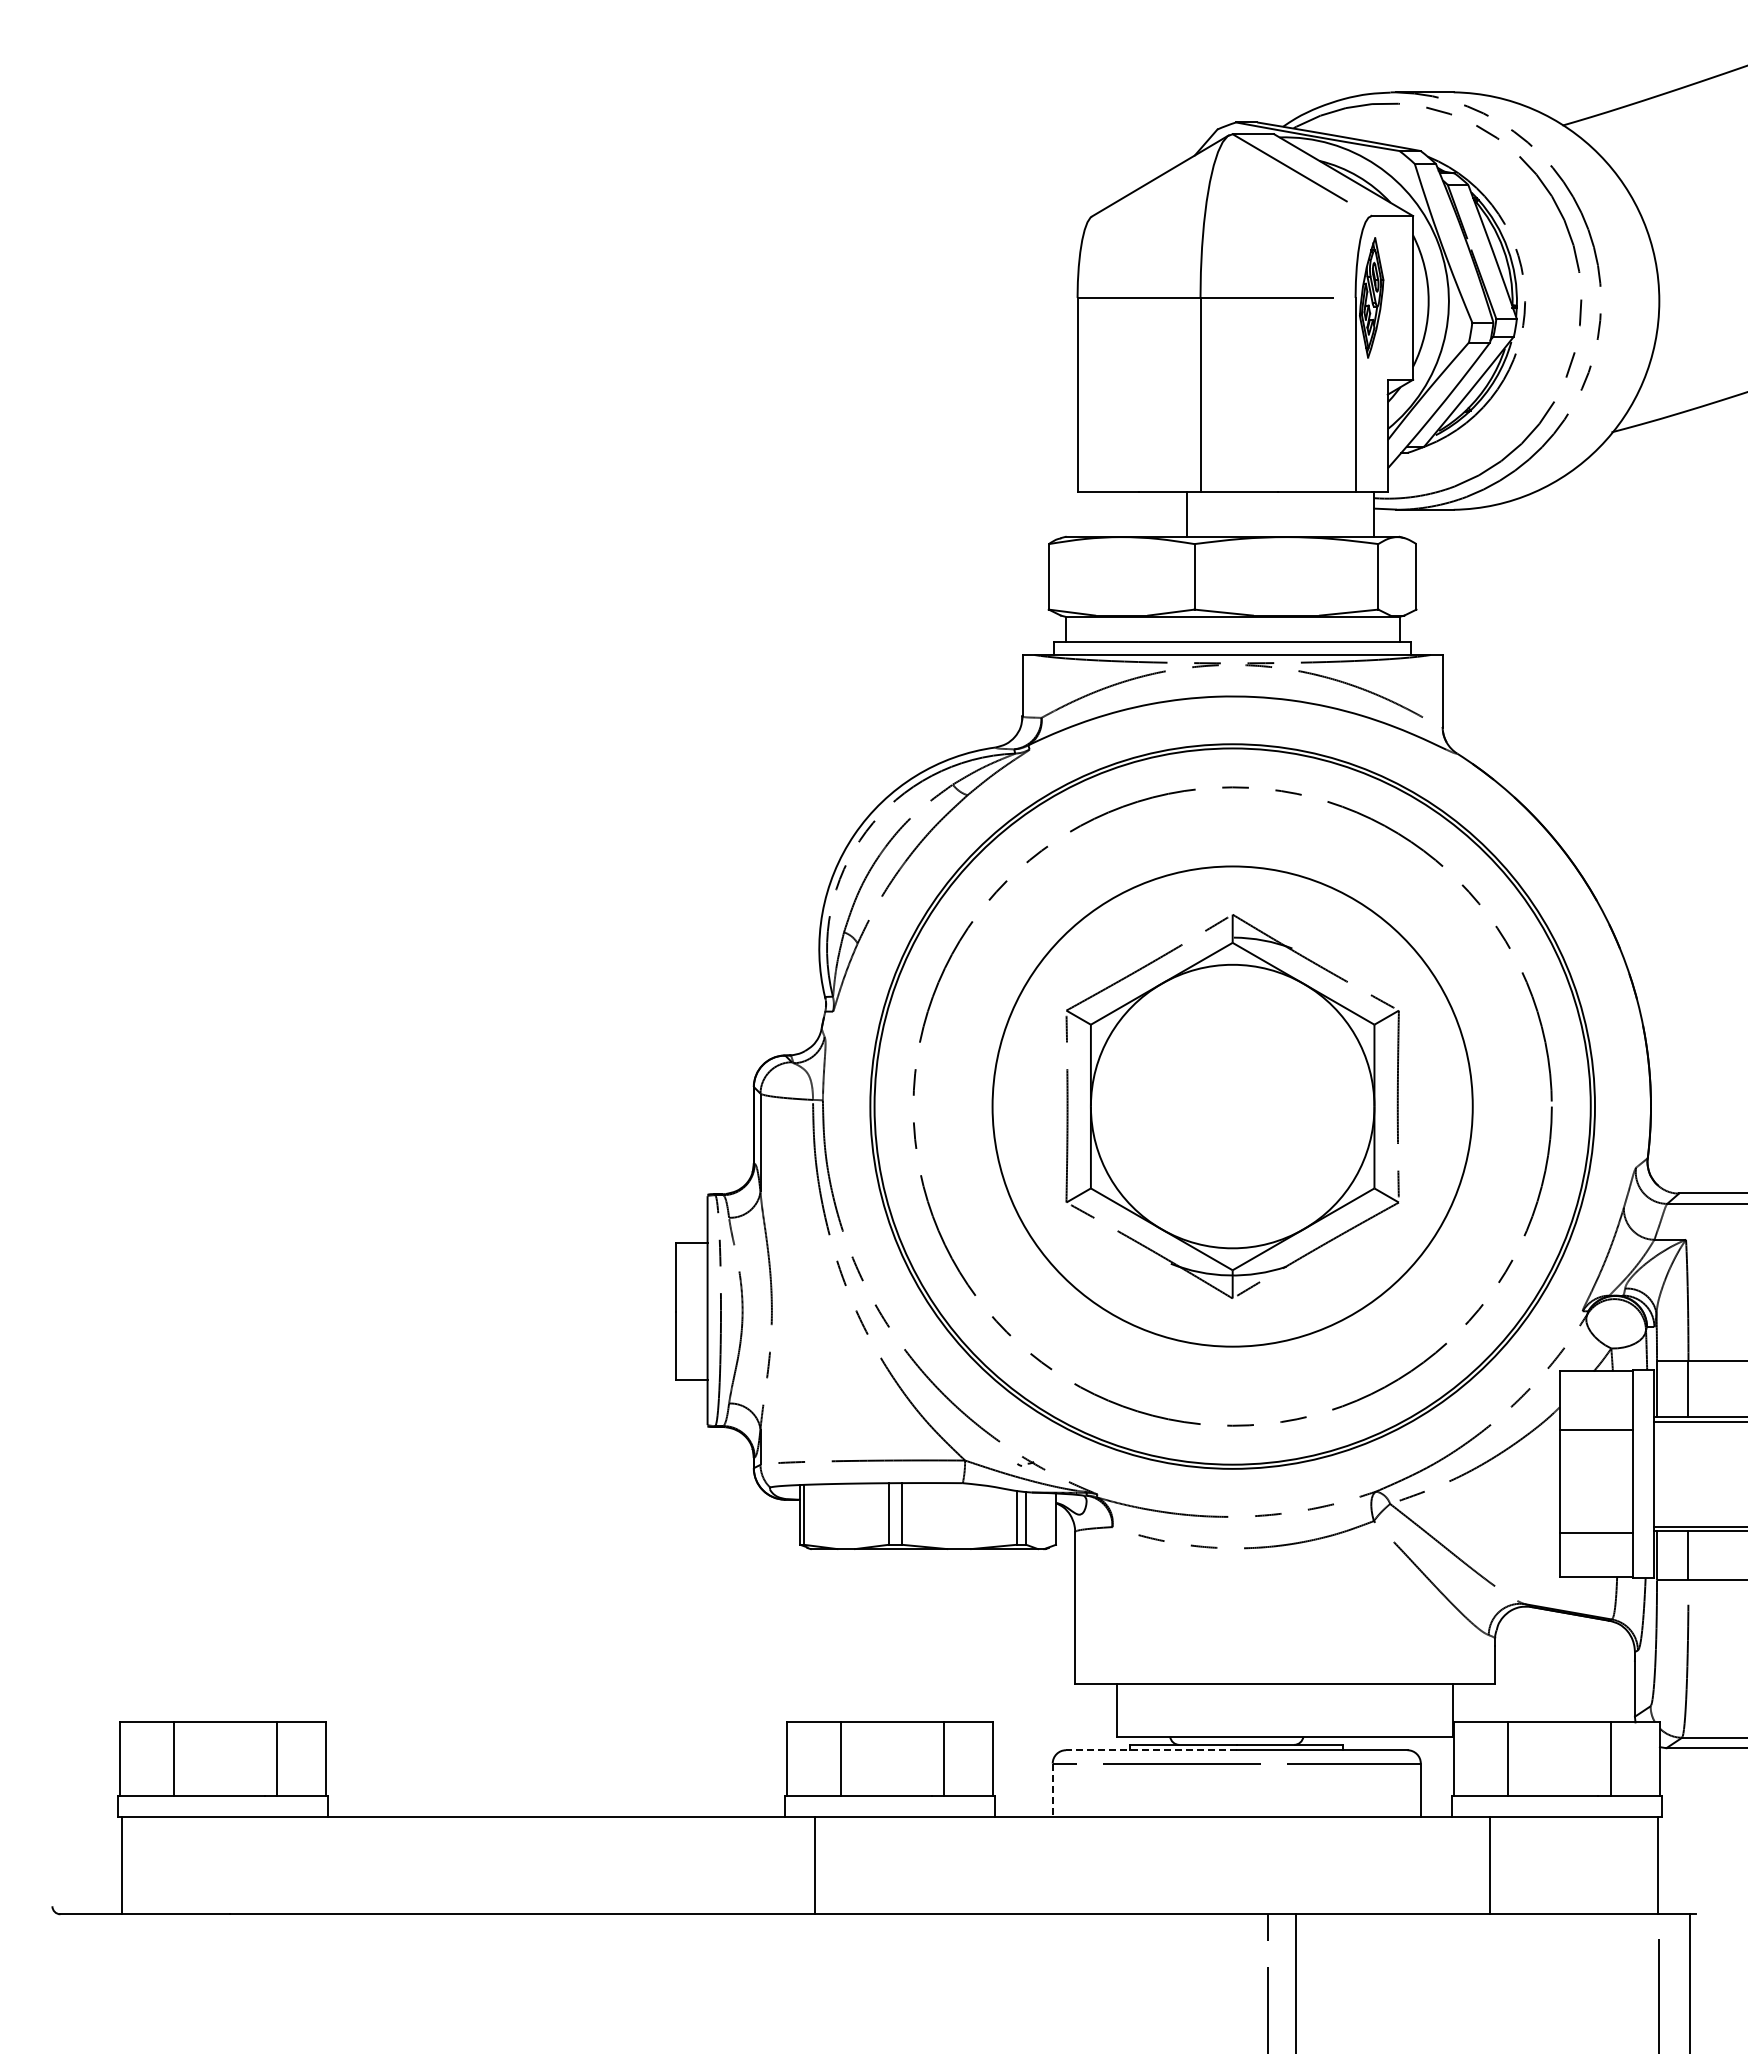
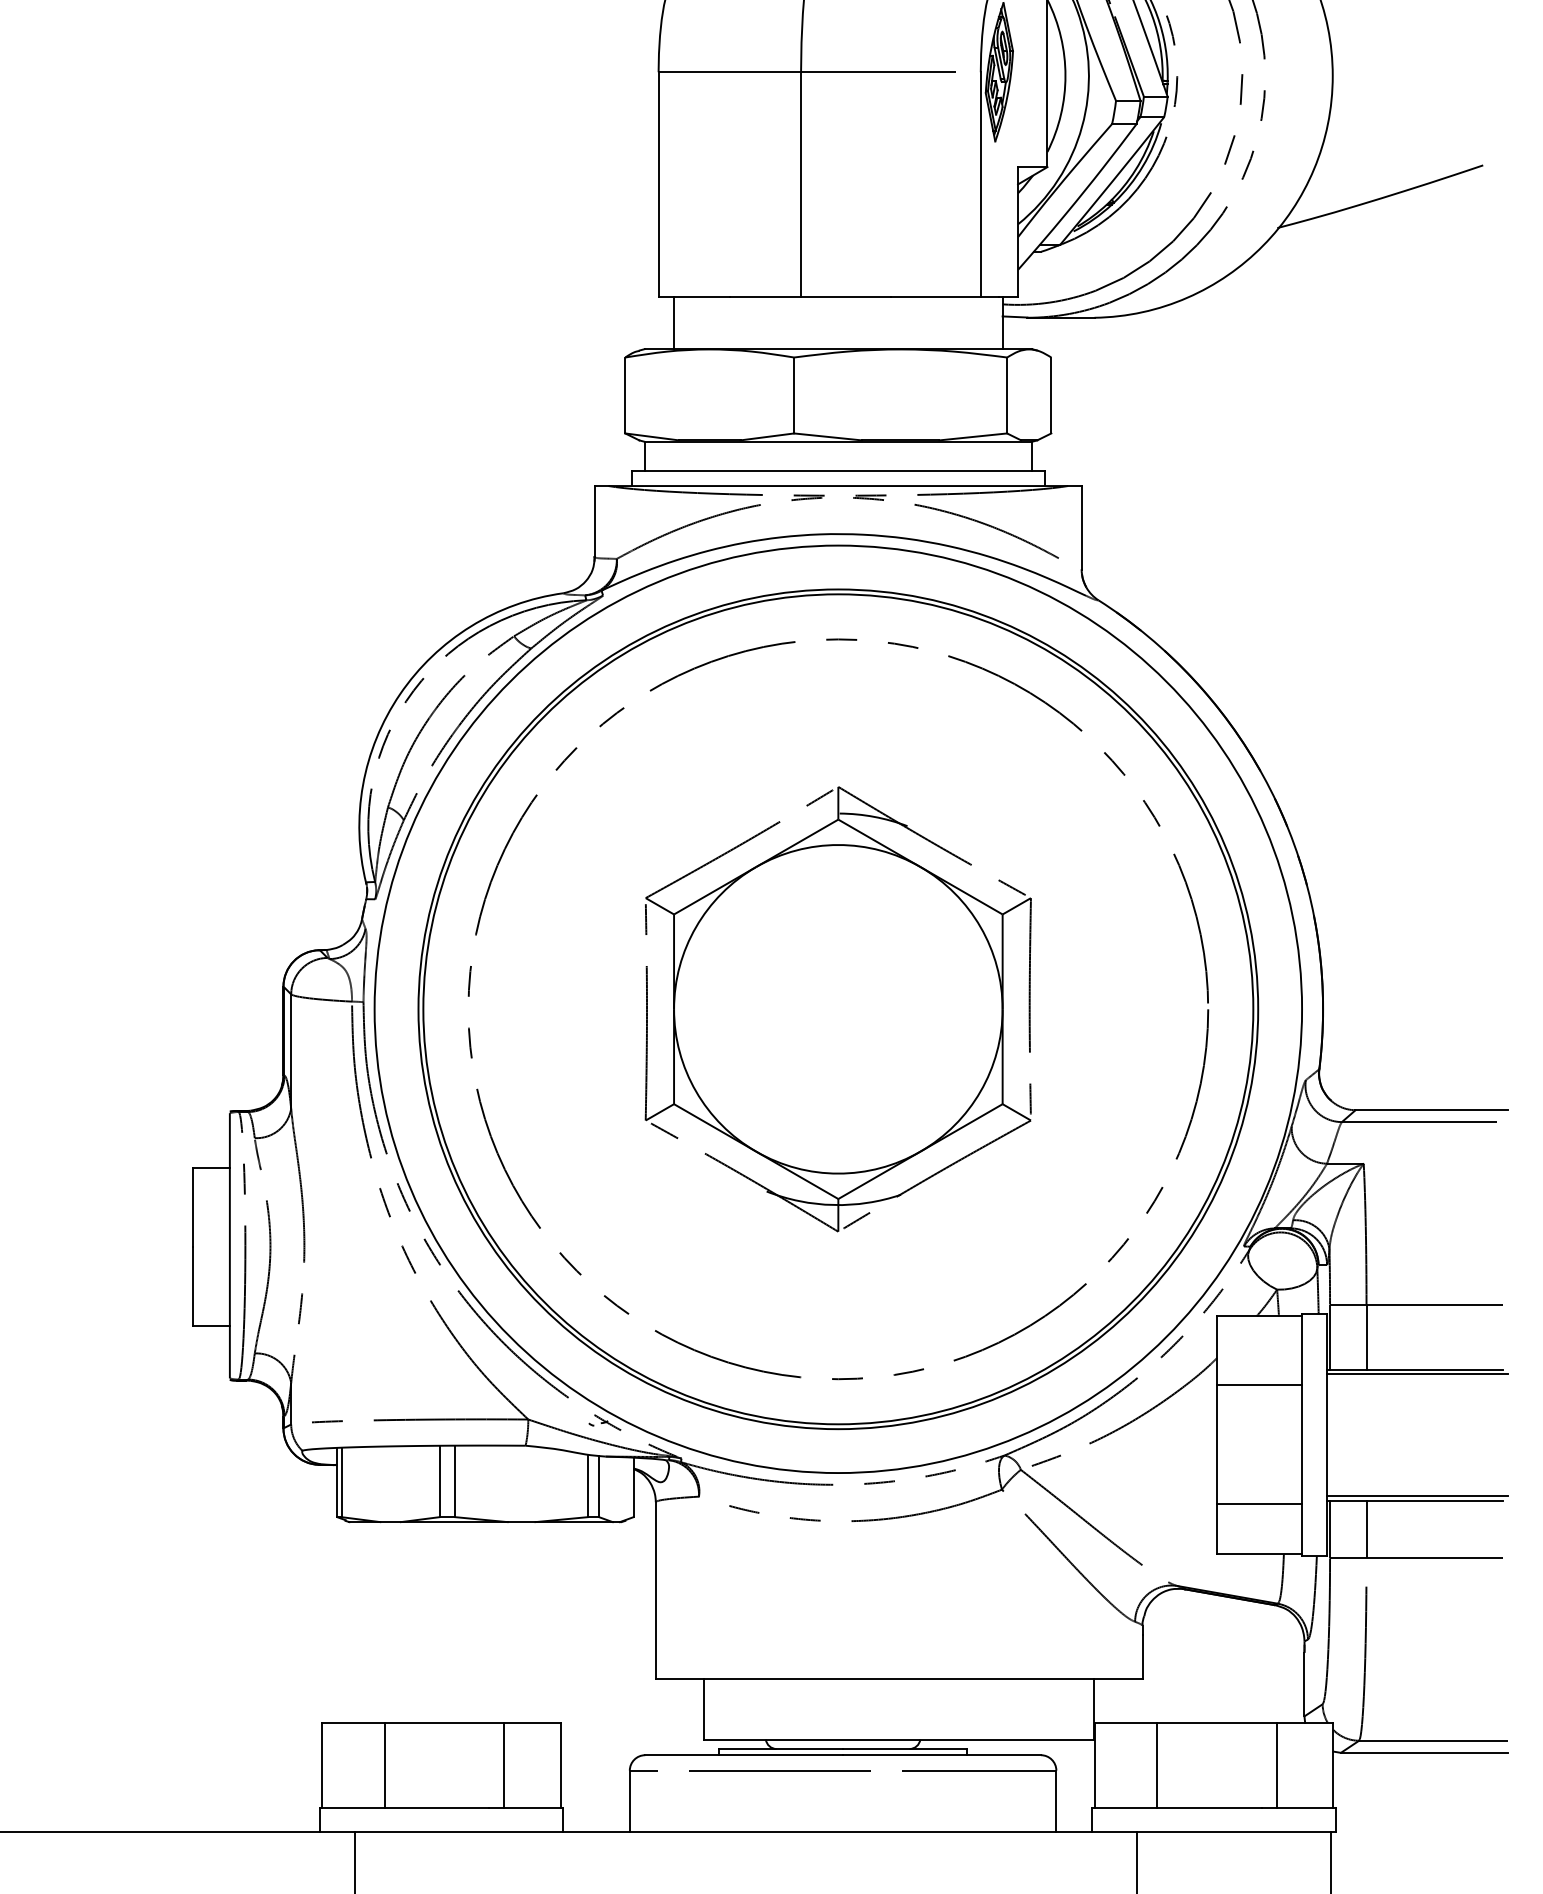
line: (1186, 514) -> (673, 323), moved
circle: (1232, 1106) -> (838, 1009), size x1.67
line: (1150, 1750) -> (743, 1755), dashed -> solid
line: (1052, 1790) -> (629, 1801), dashed -> solid

